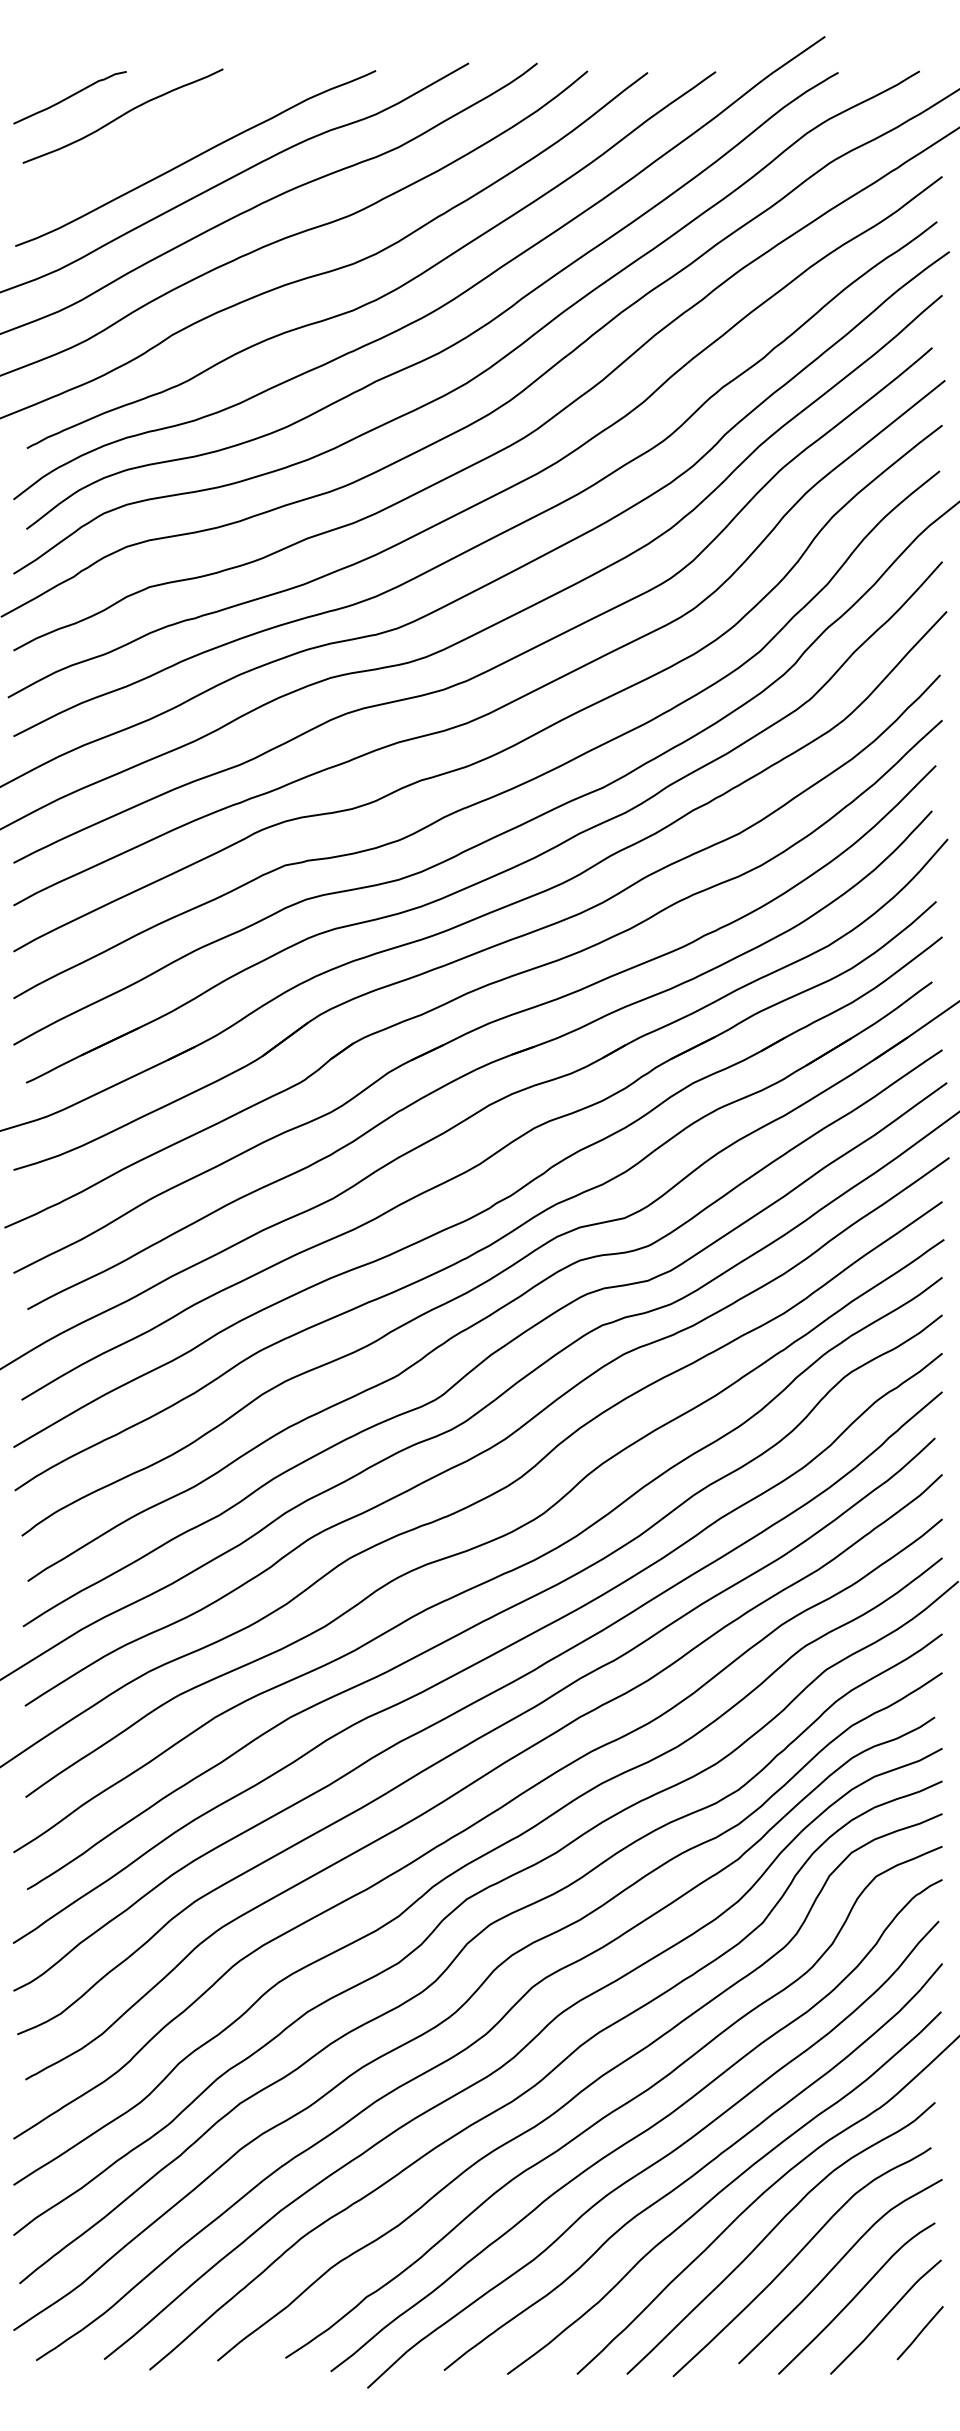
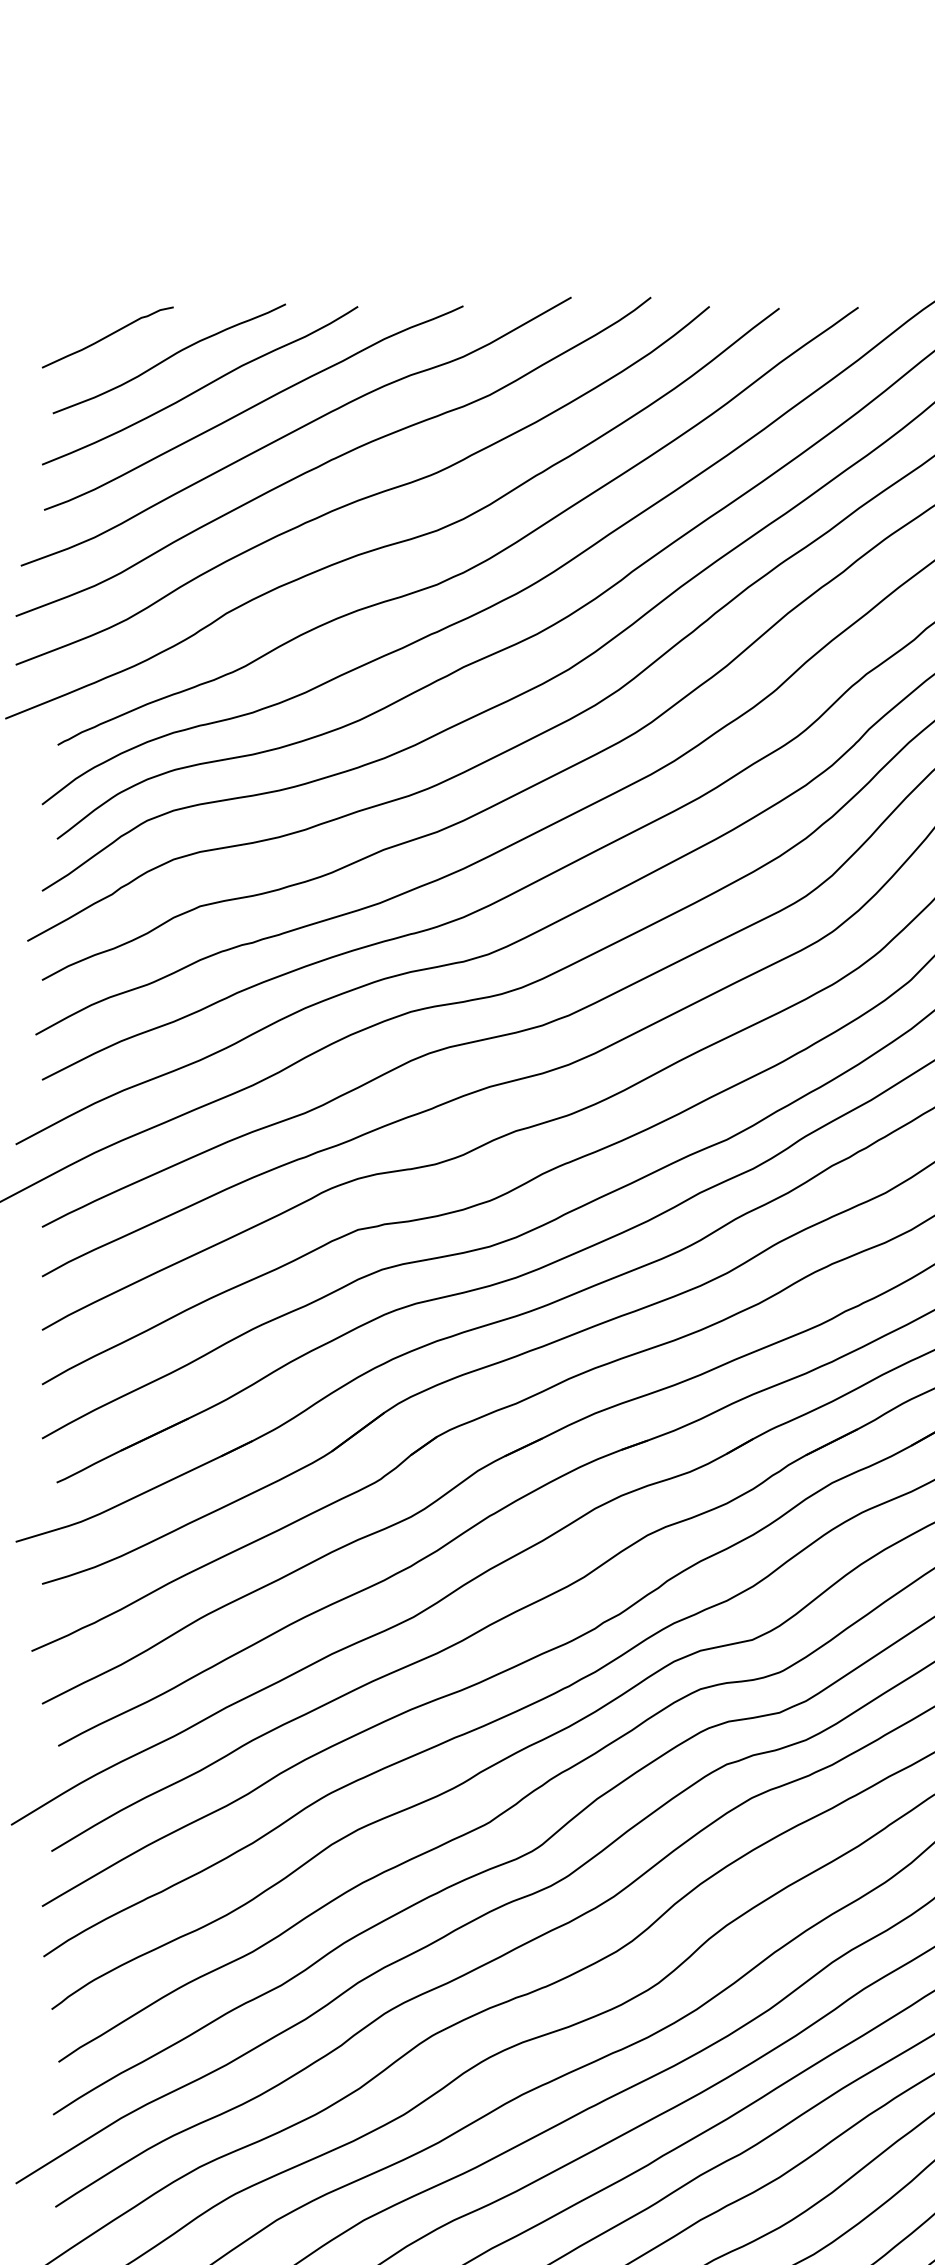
curve: (150, 140) -> (201, 387), added

